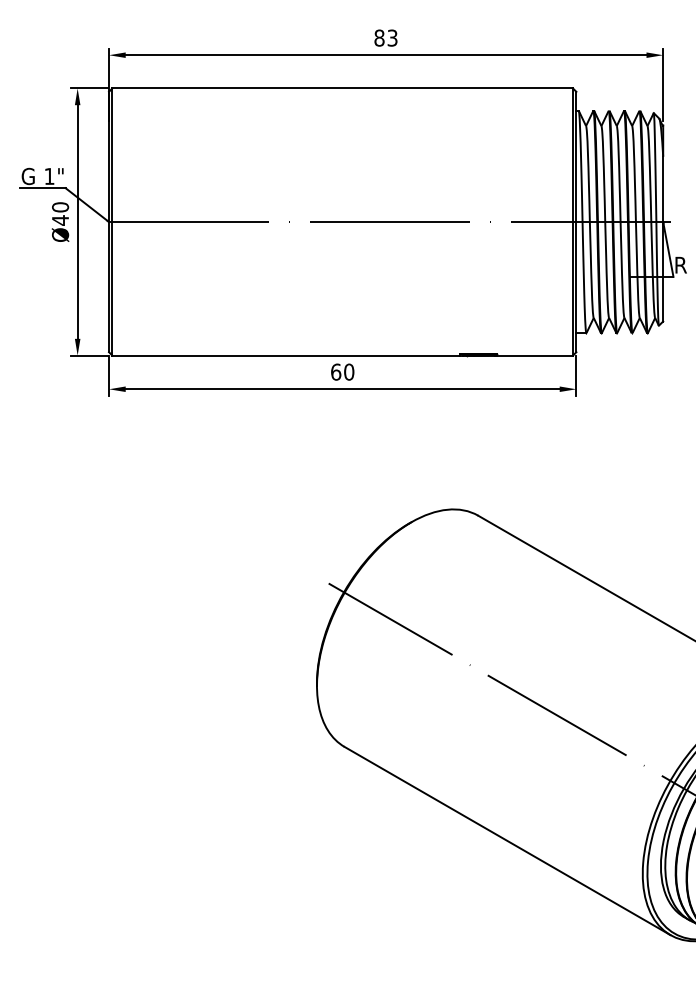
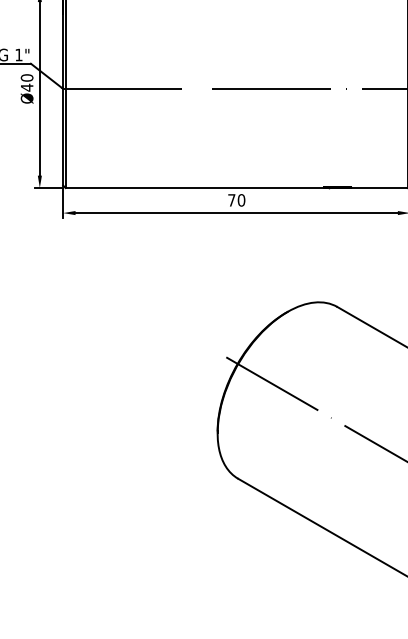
text: (336, 371) -> (232, 199), 60 -> 70

